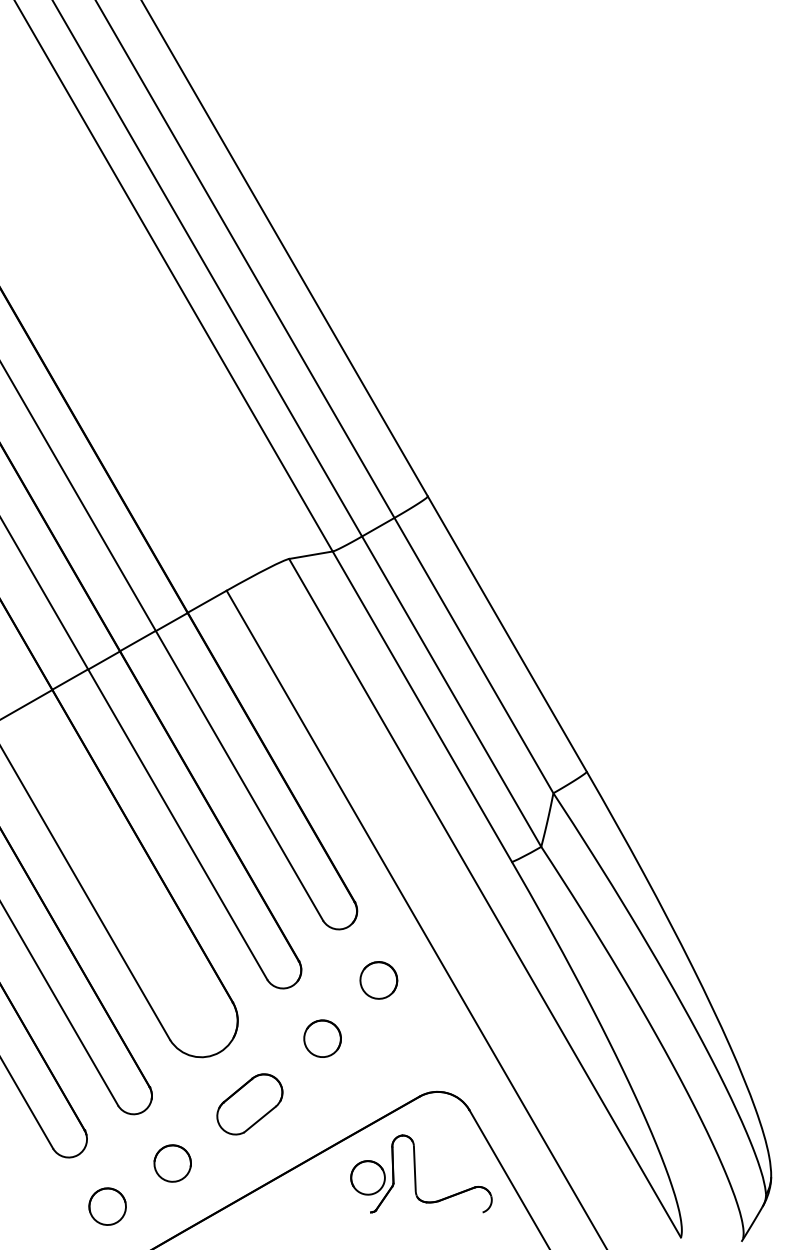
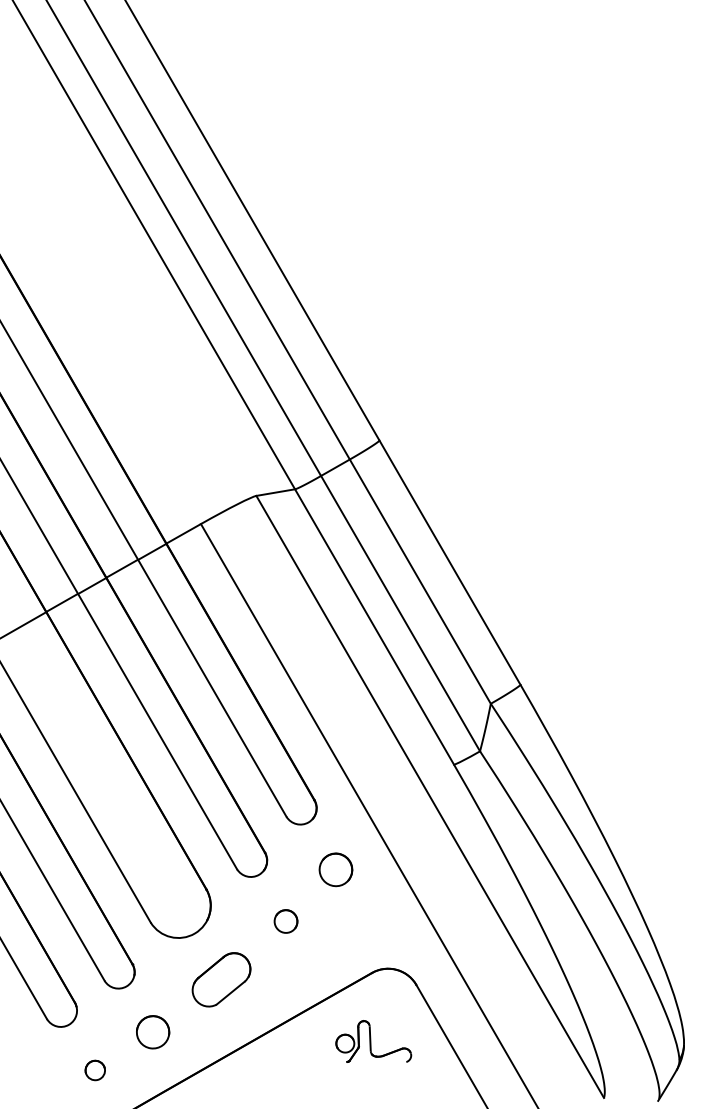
part: (322, 1038) -> (285, 921), size x0.7
part: (421, 1173) -> (373, 1041), size x0.6
part: (107, 1206) -> (95, 1070), size x0.6

